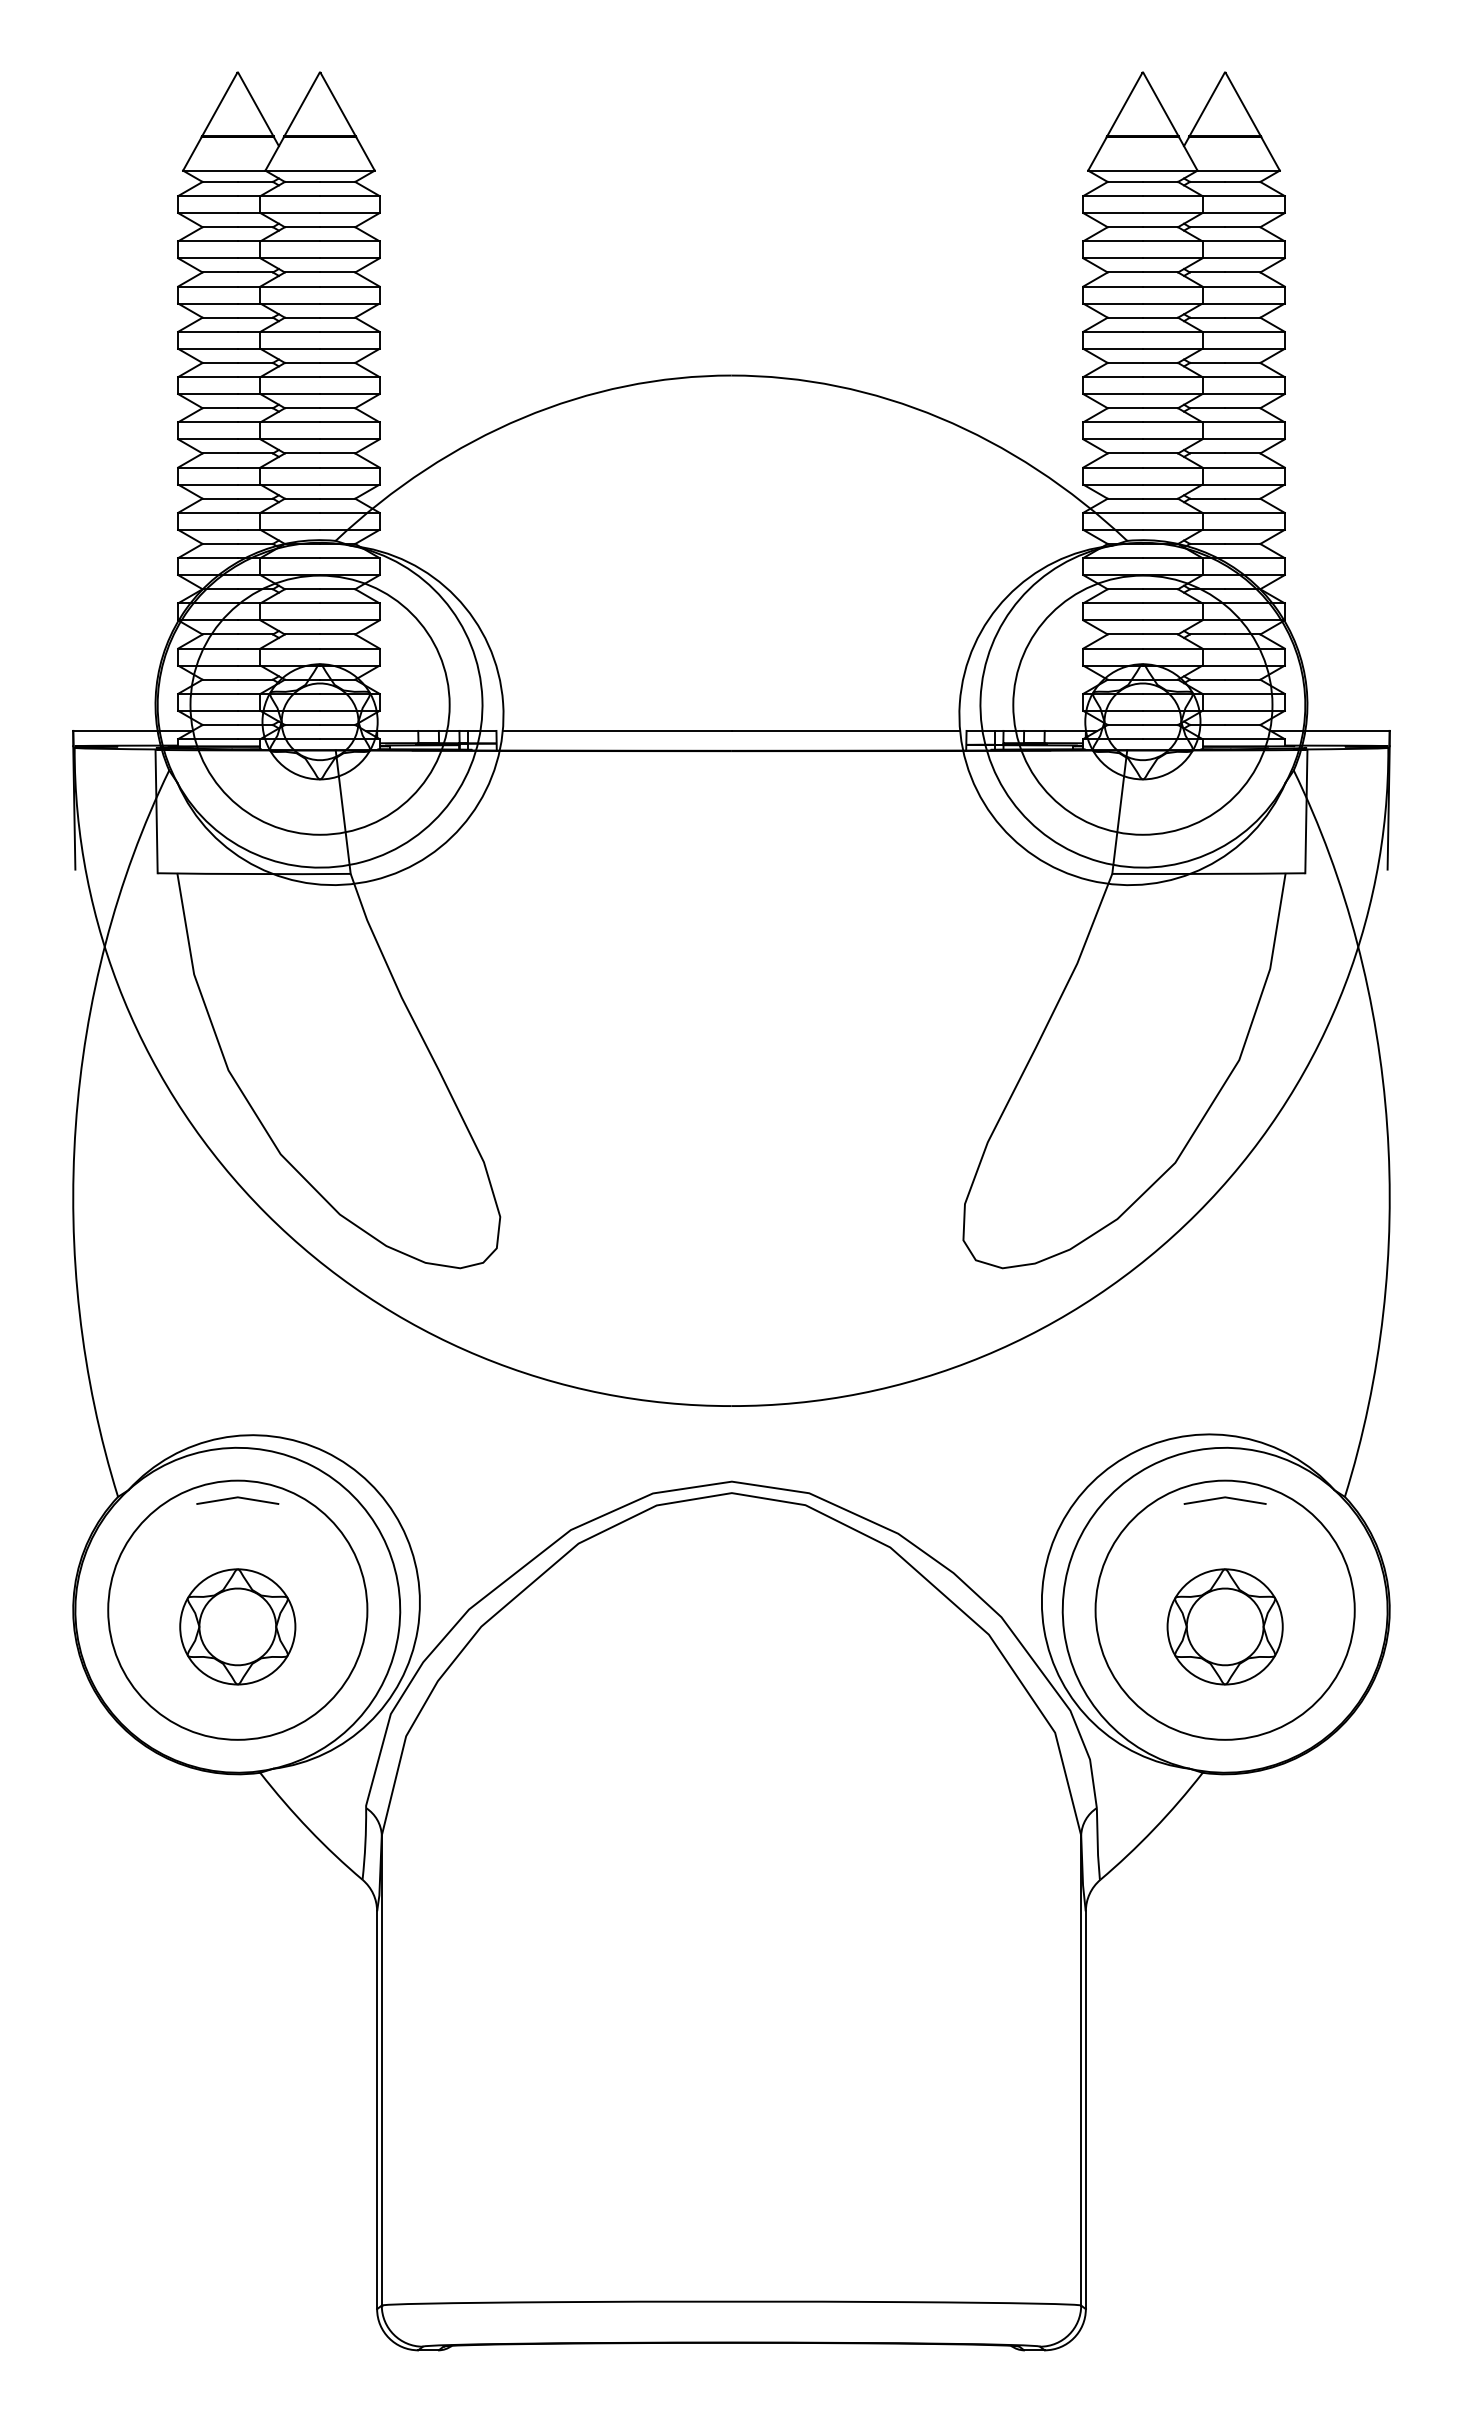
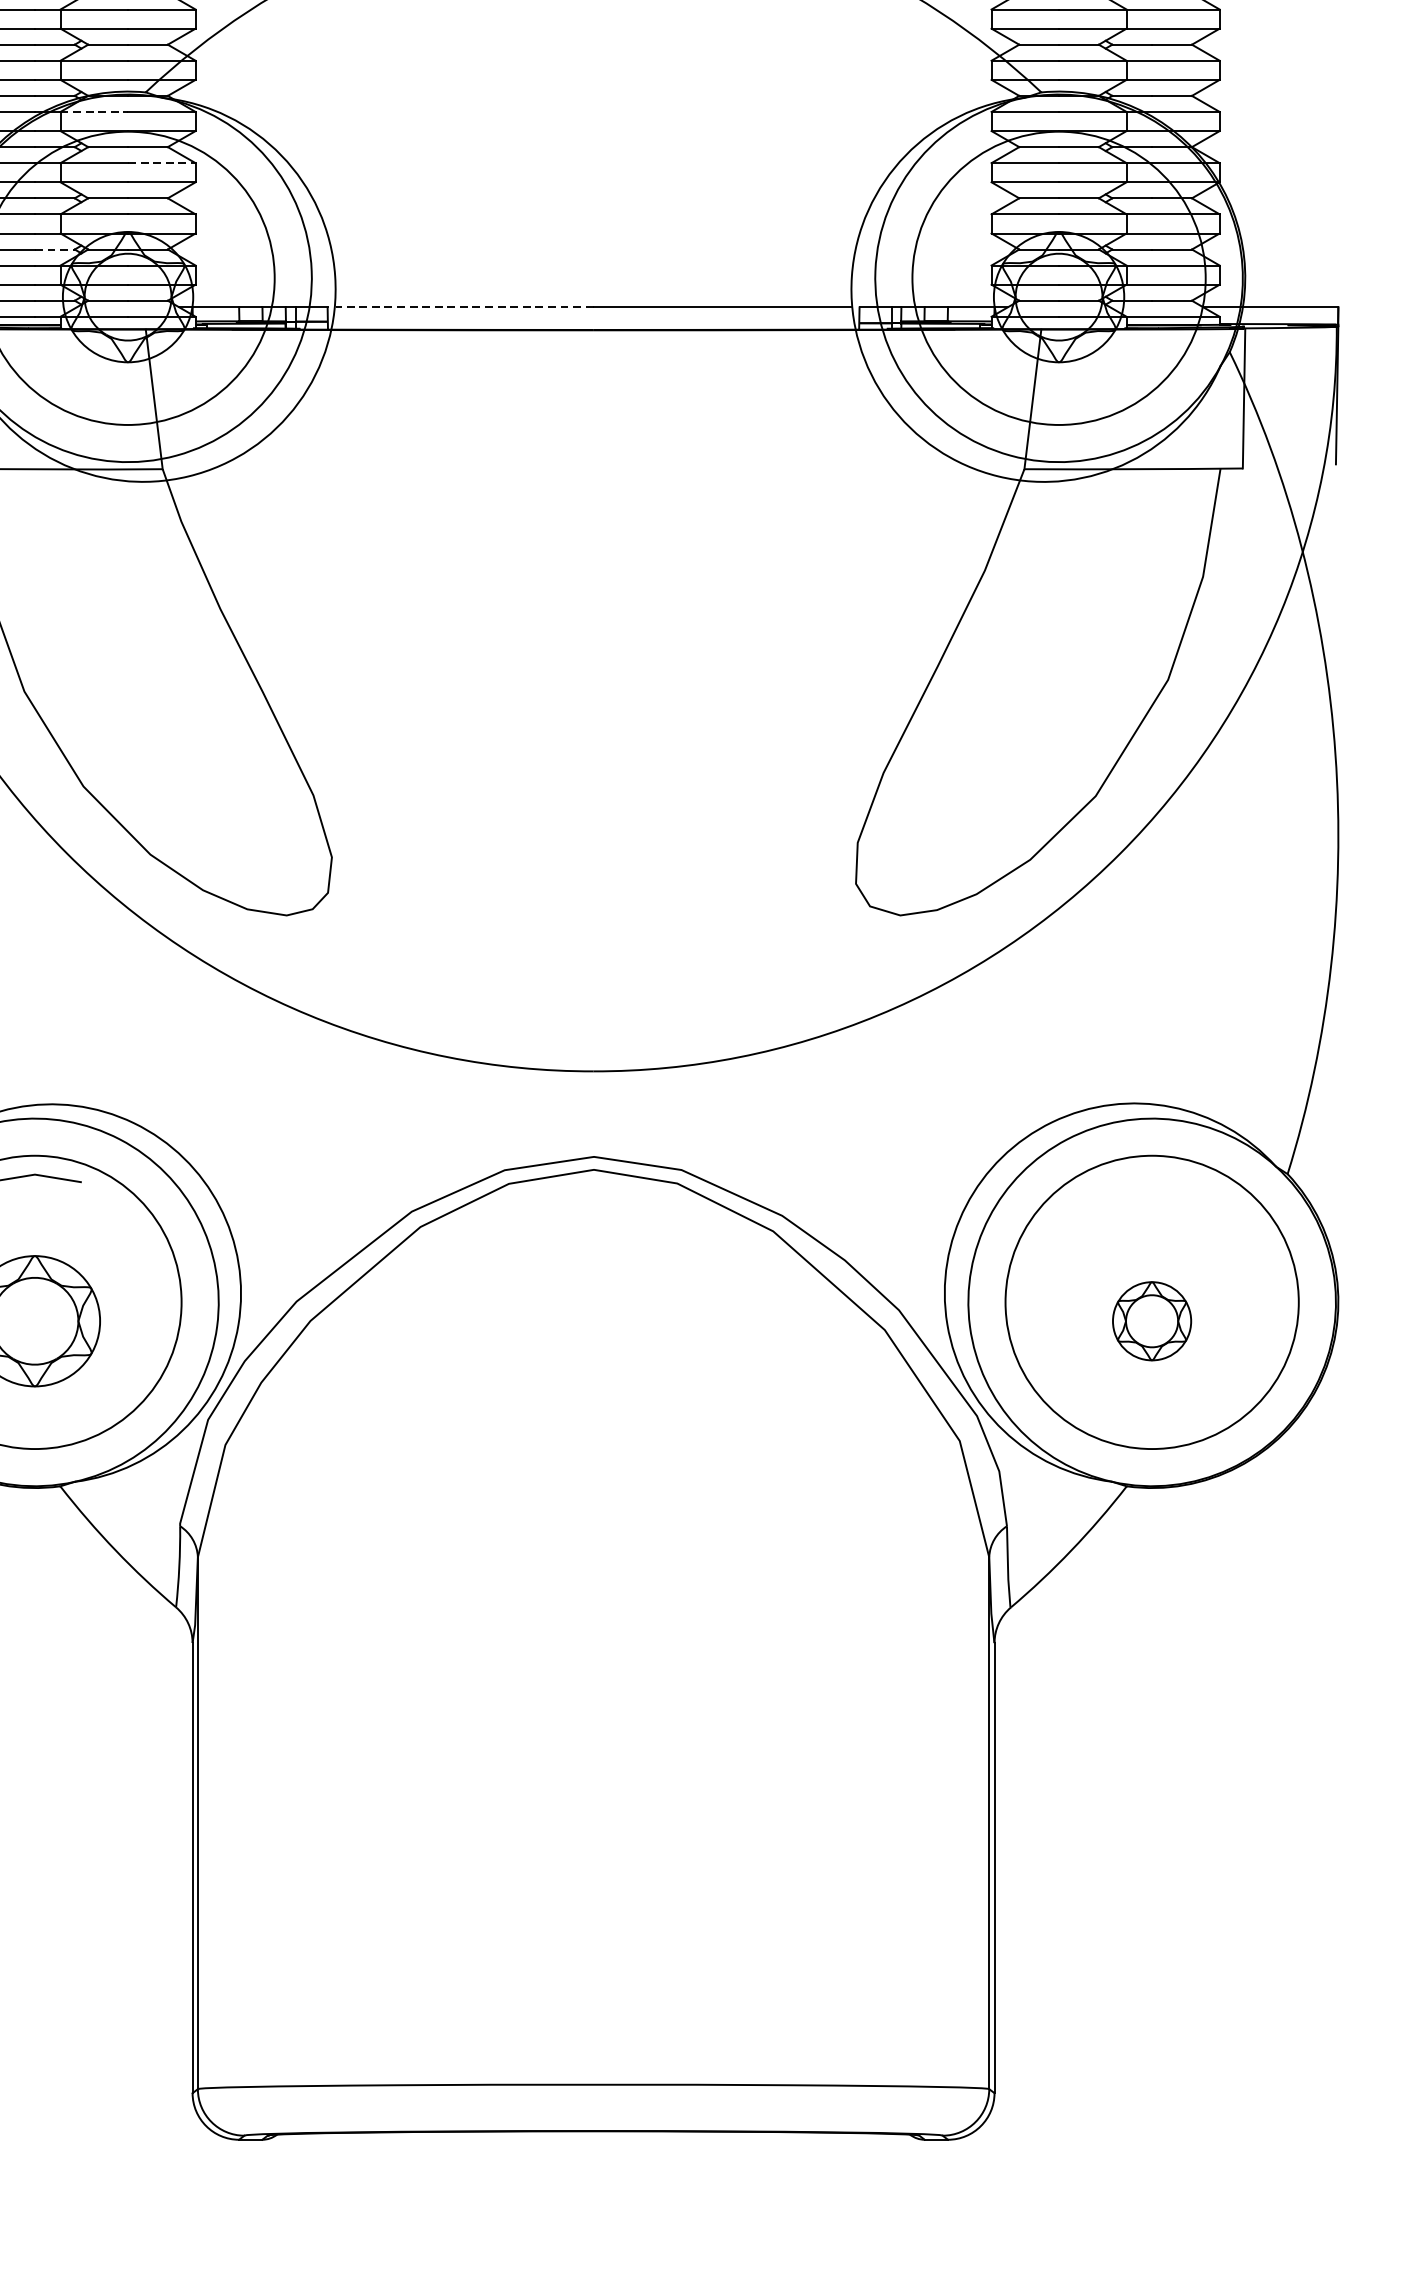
line: (290, 558) -> (94, 112), solid -> dashed
line: (349, 603) -> (161, 163), solid -> dashed
line: (255, 679) -> (54, 249), solid -> dashed
line: (617, 730) -> (464, 306), solid -> dashed
line: (1224, 1498) -> (1151, 1175), removed
part: (1224, 1626) -> (1151, 1320), size x0.6

